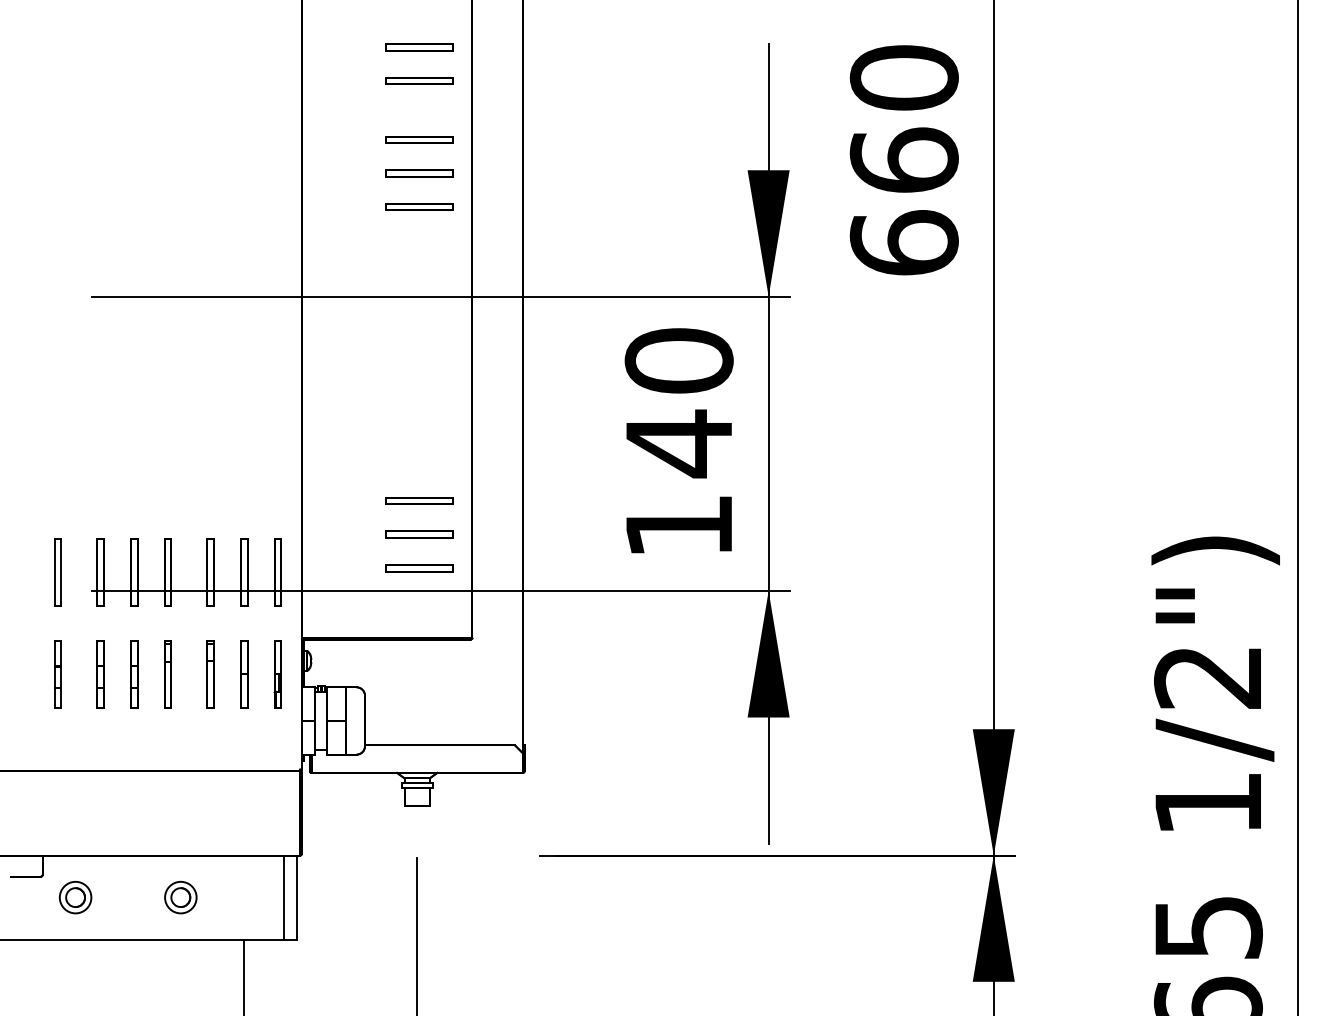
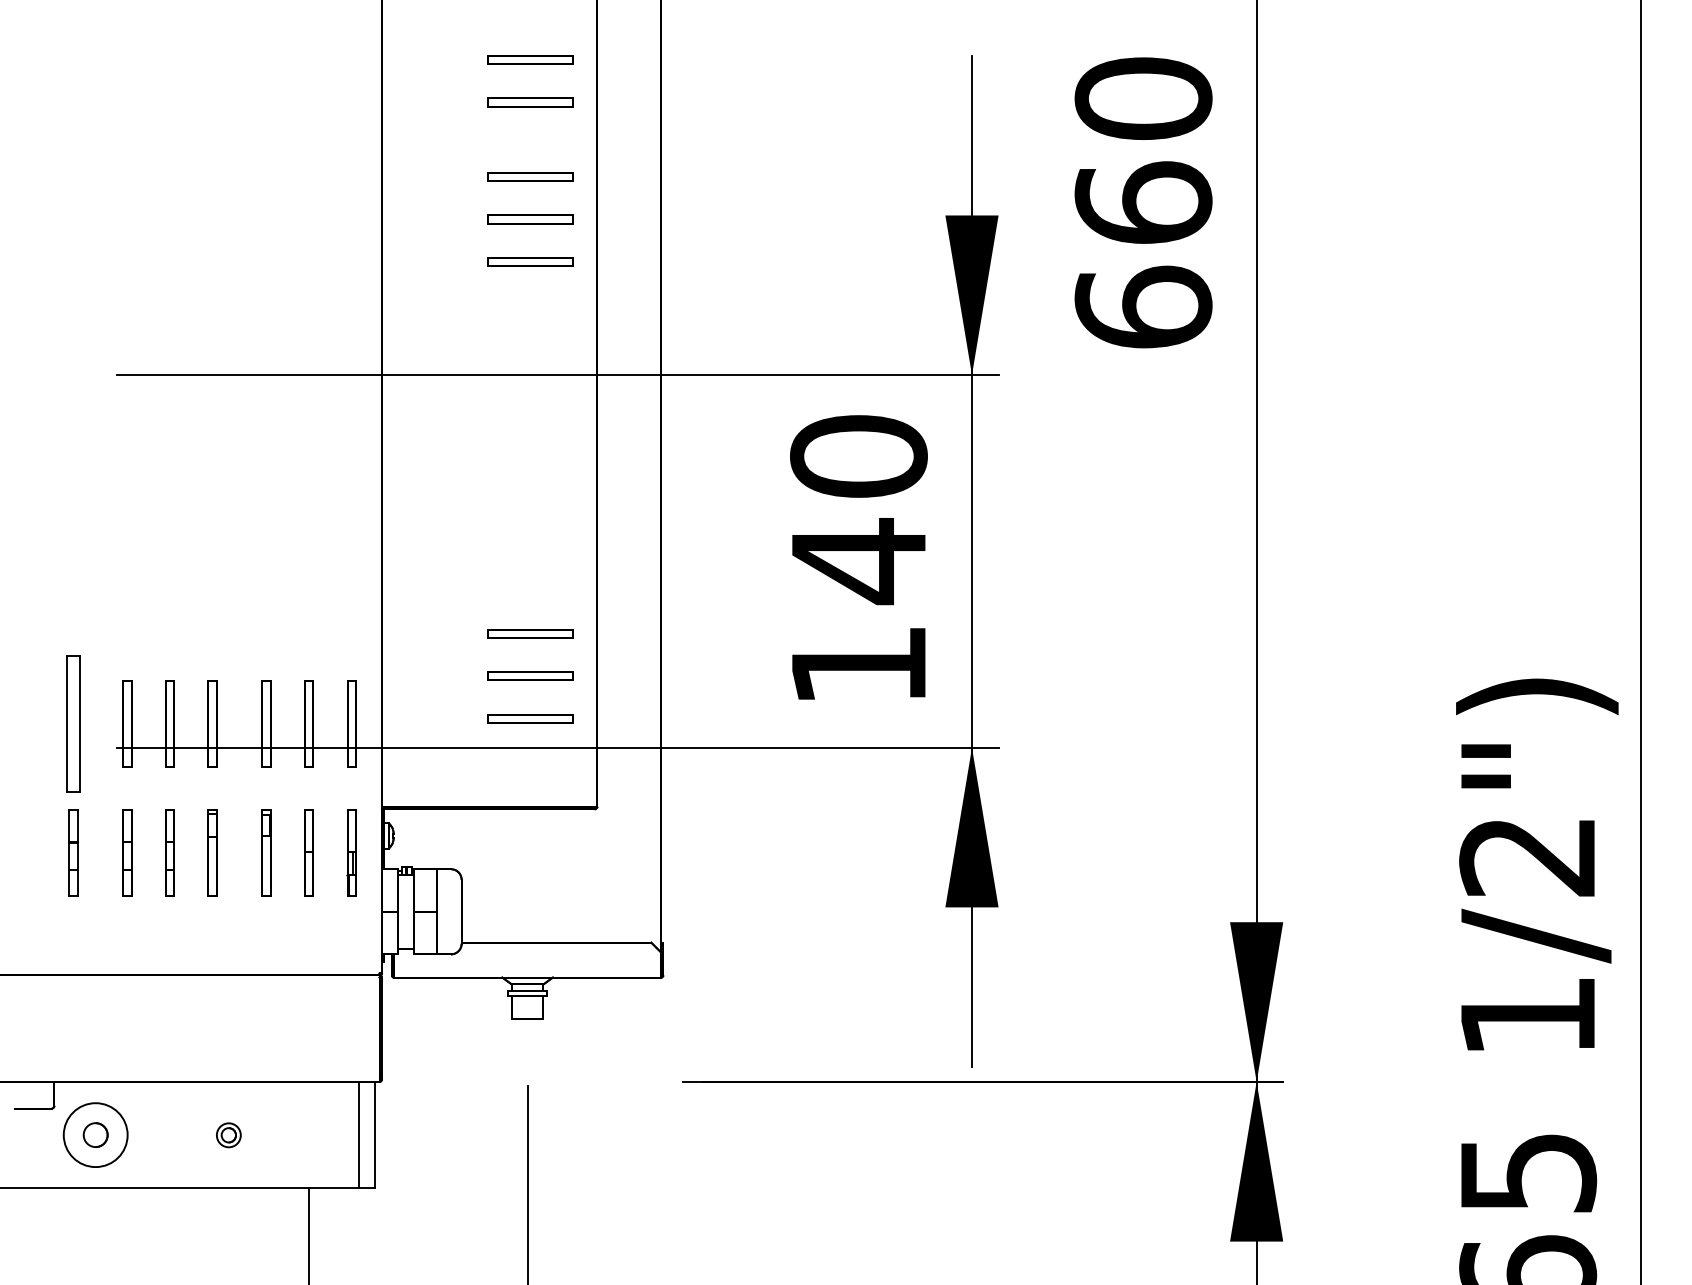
part: (57, 572) -> (72, 724), size x1.6
circle: (75, 897) -> (95, 1134), size x1.6
part: (180, 897) -> (228, 1134), size x0.6

